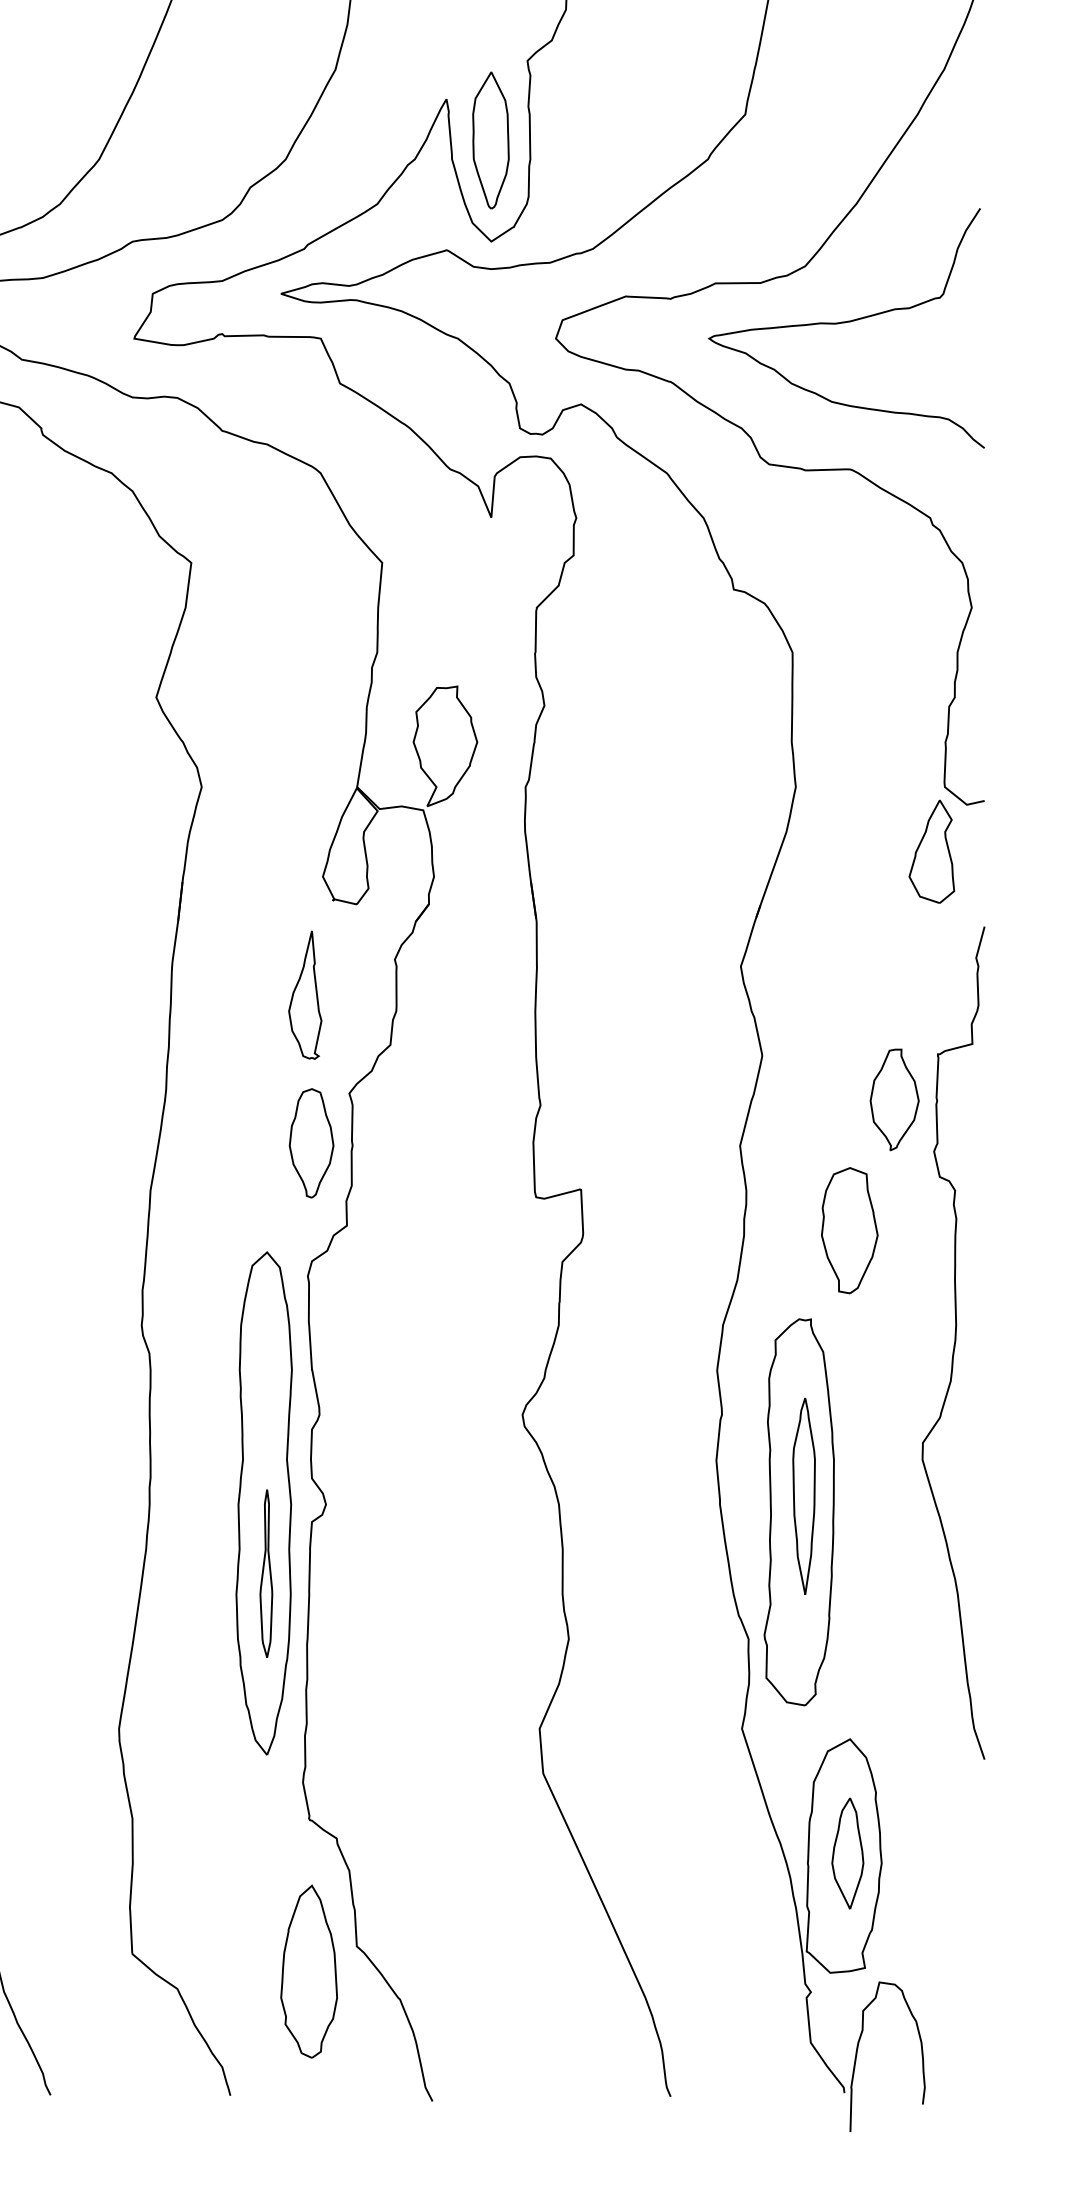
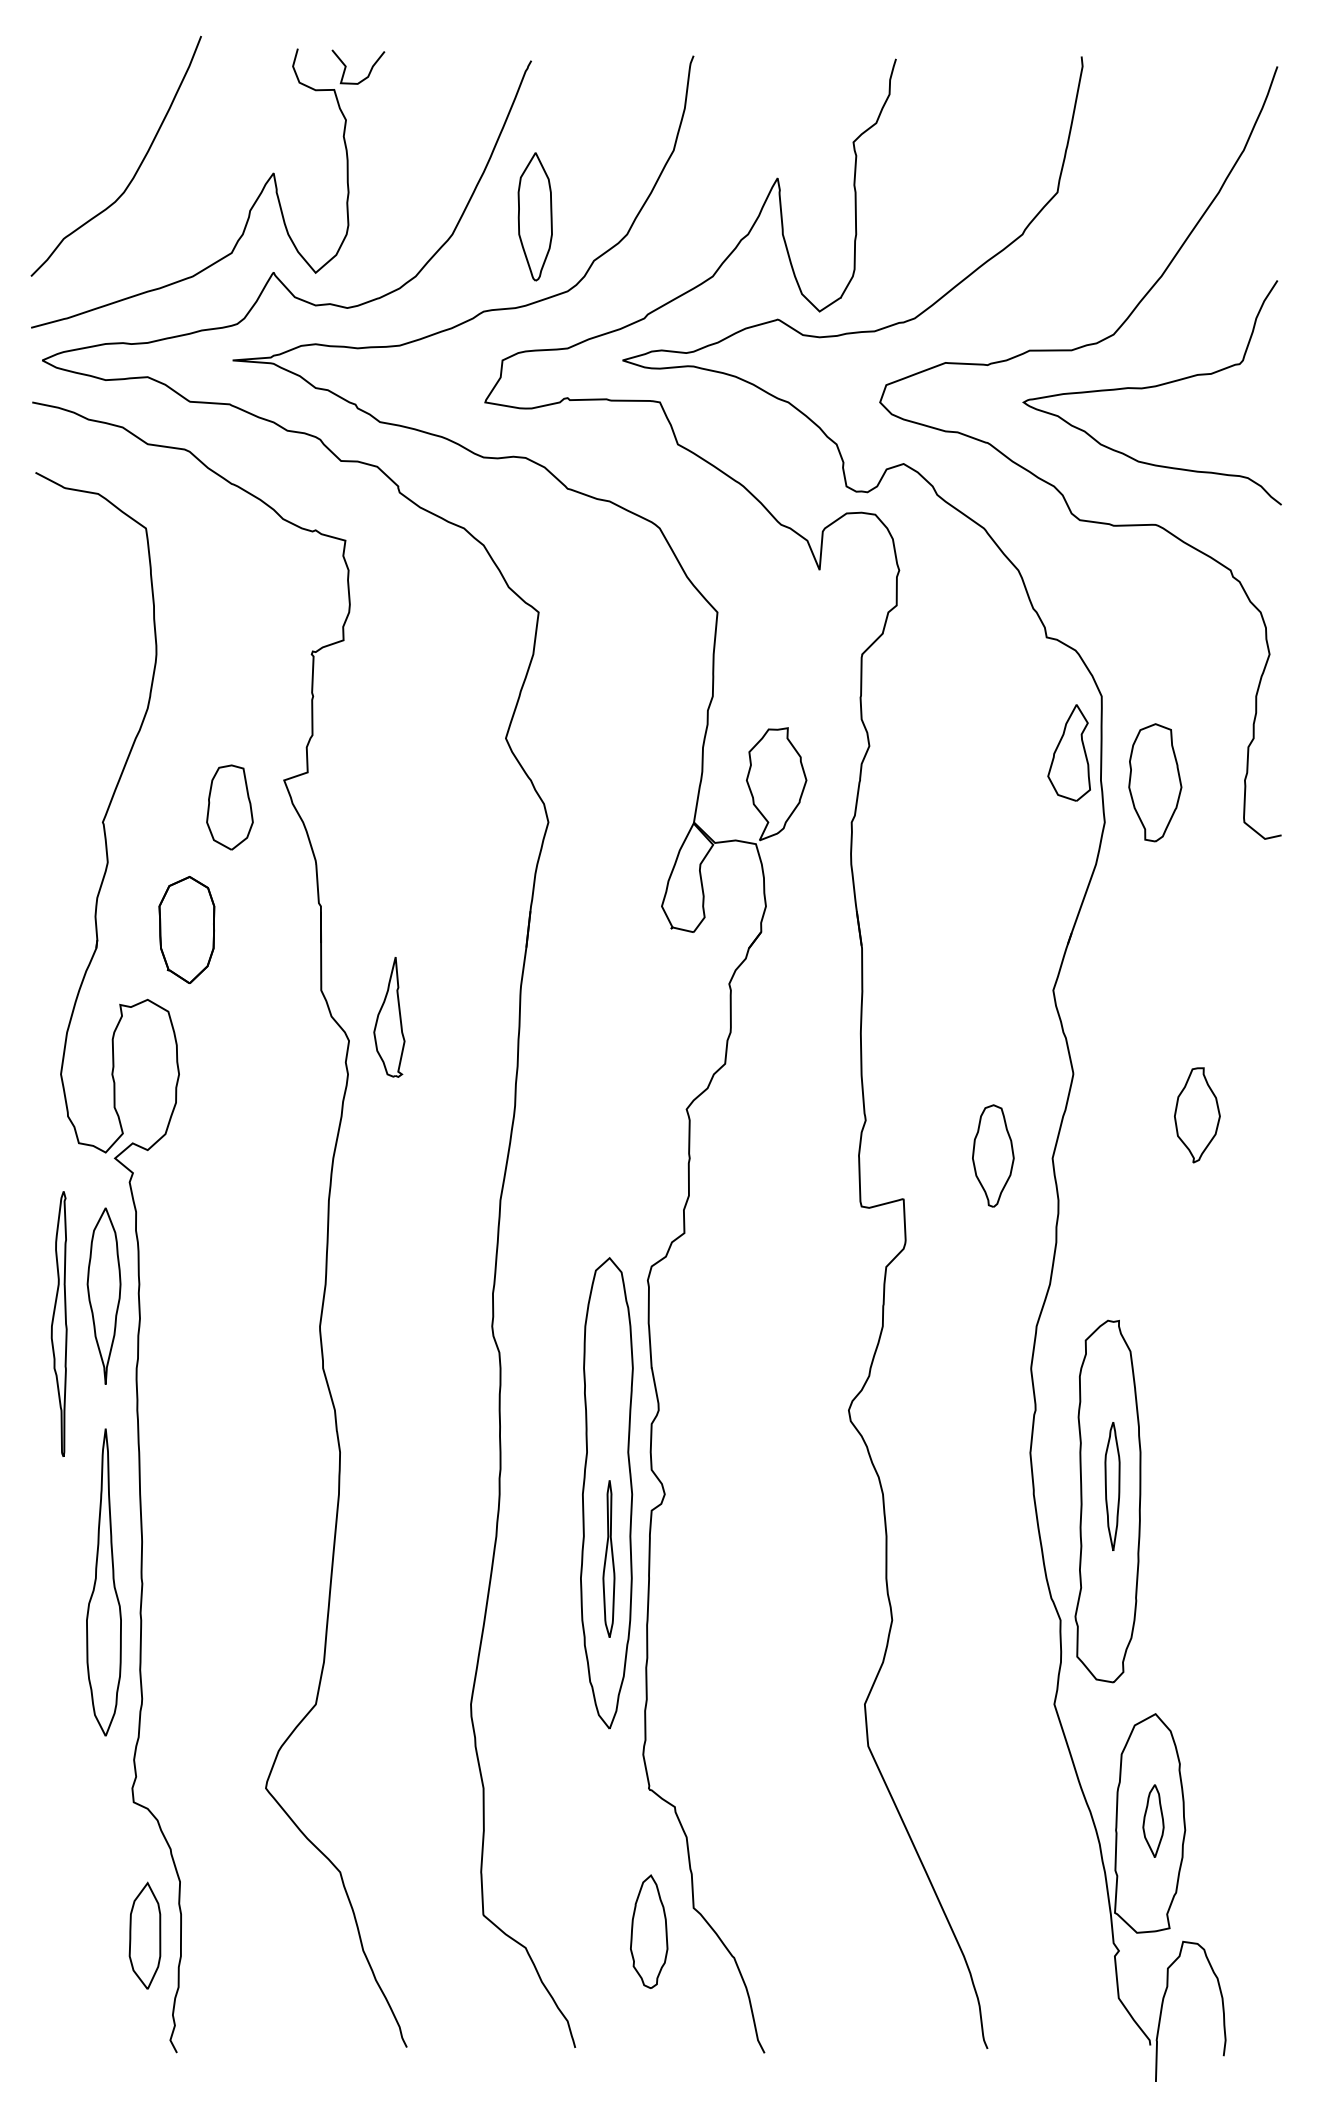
part: (490, 140) -> (534, 216), moved
part: (931, 851) -> (1068, 752), moved
part: (305, 995) -> (389, 1017), moved
part: (311, 1142) -> (993, 1155), moved
part: (849, 1230) -> (1155, 782), moved
curve: (953, 1343) -> (1252, 1343), removed
part: (804, 1496) -> (1112, 1486), size x0.7
part: (847, 1852) -> (1153, 1820), size x0.7
part: (309, 1971) -> (649, 1931), size x0.7

